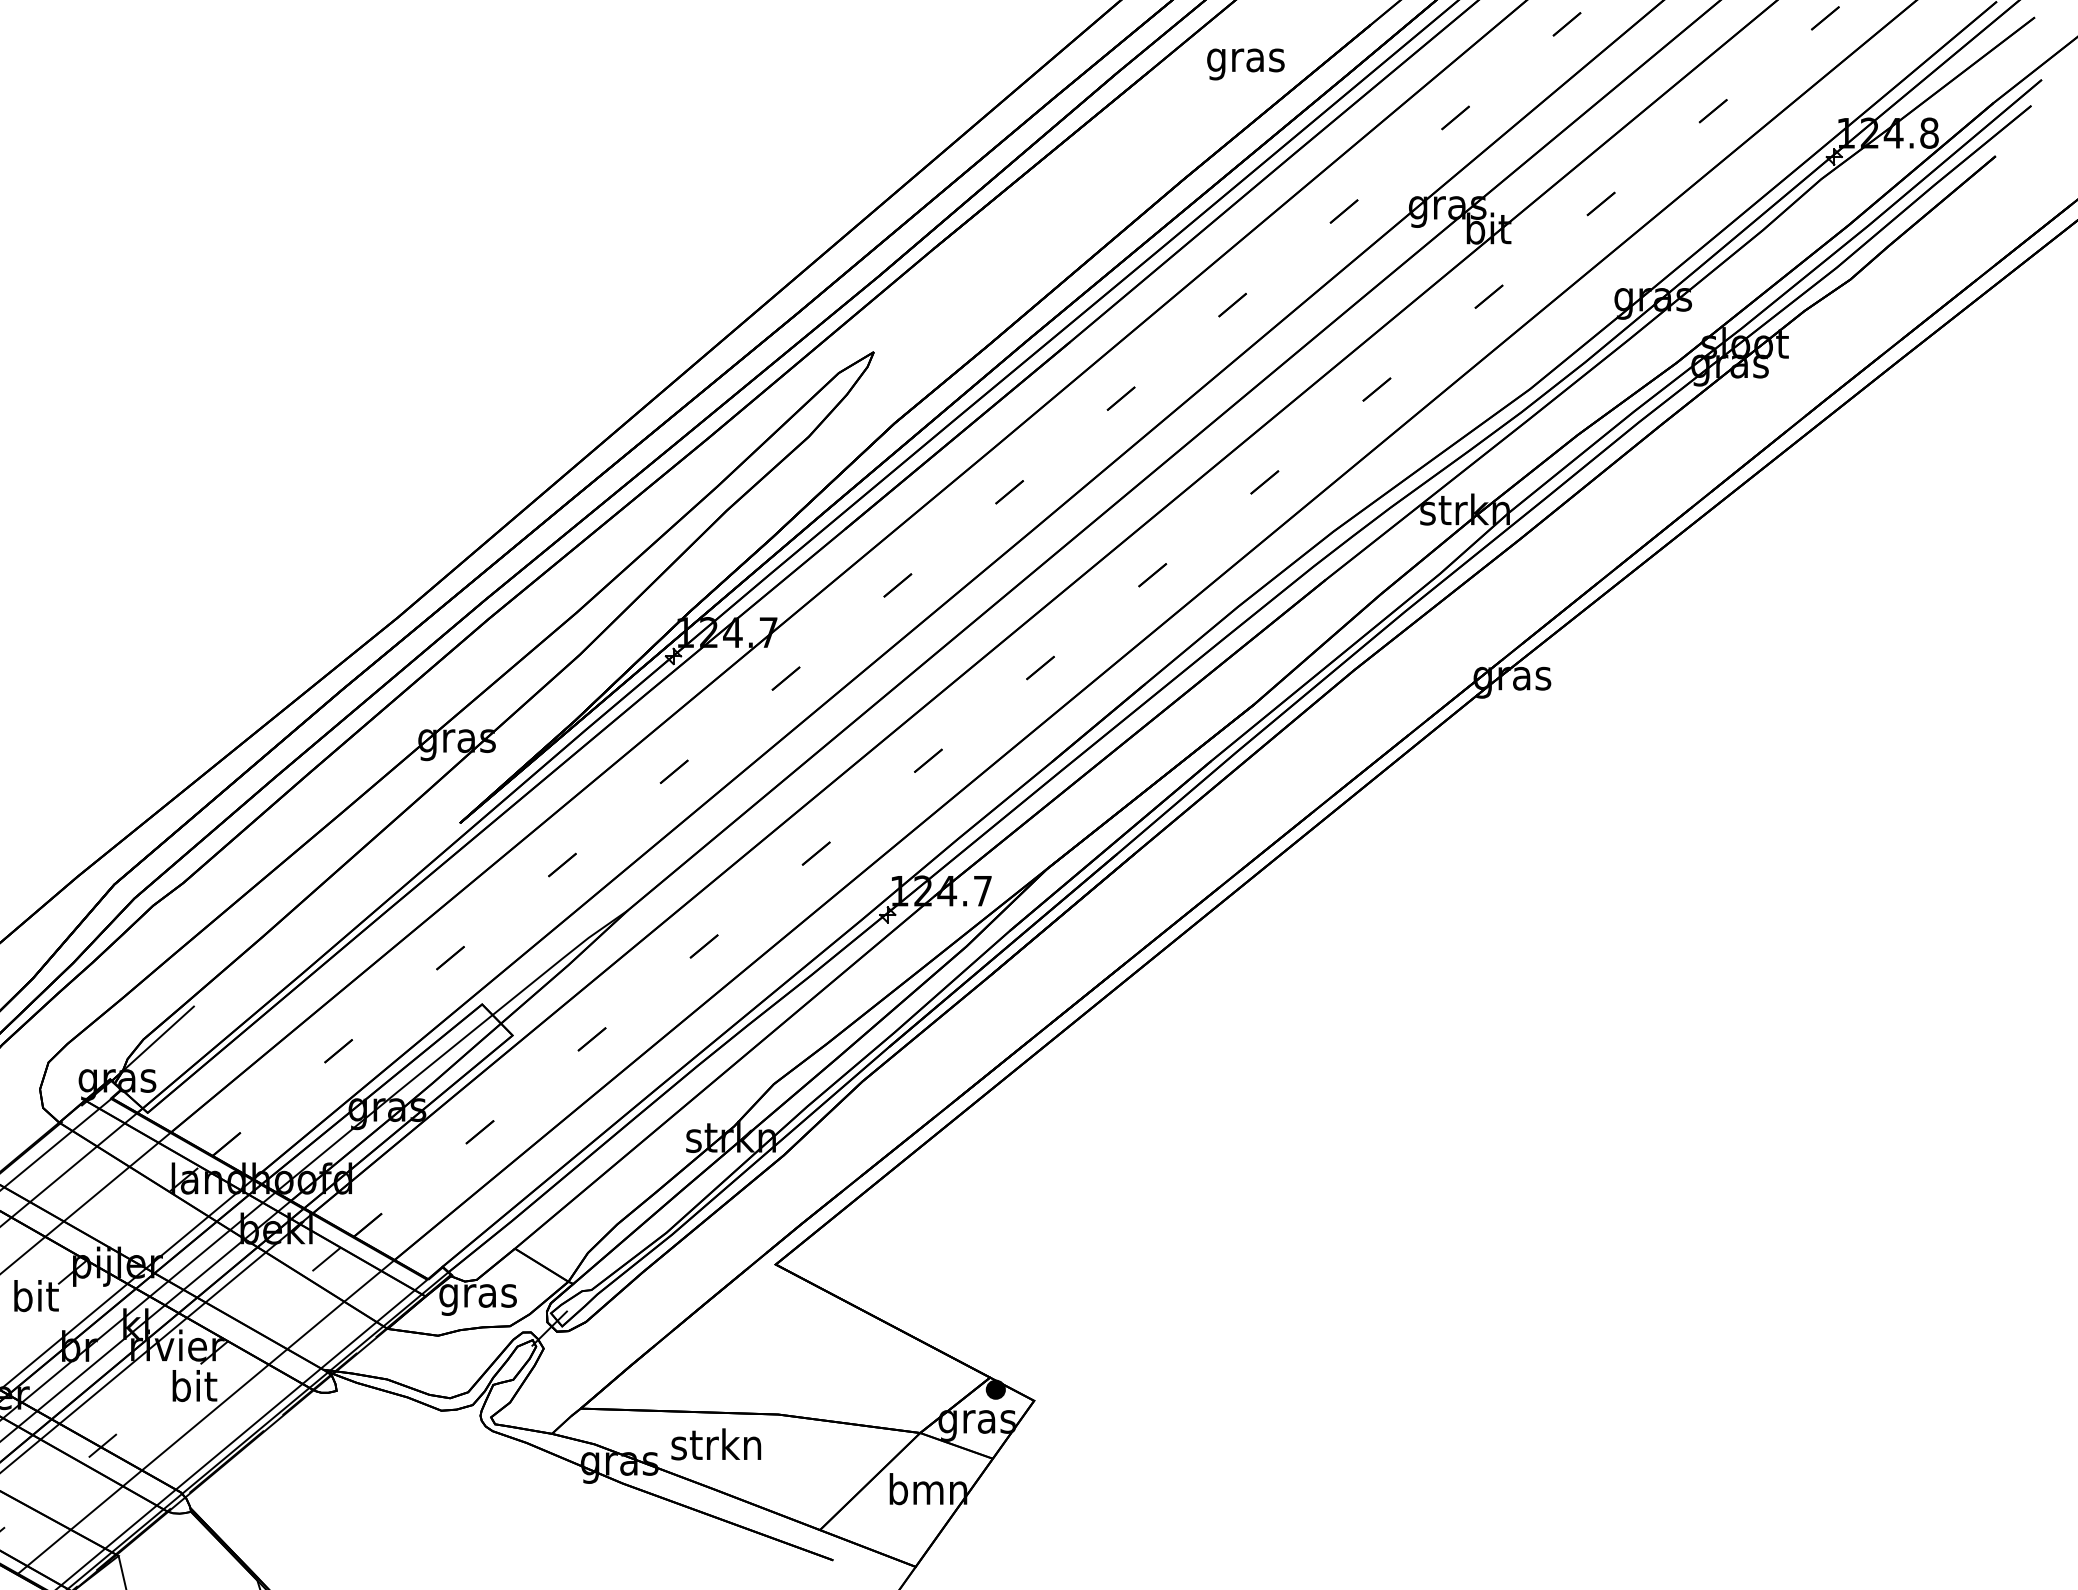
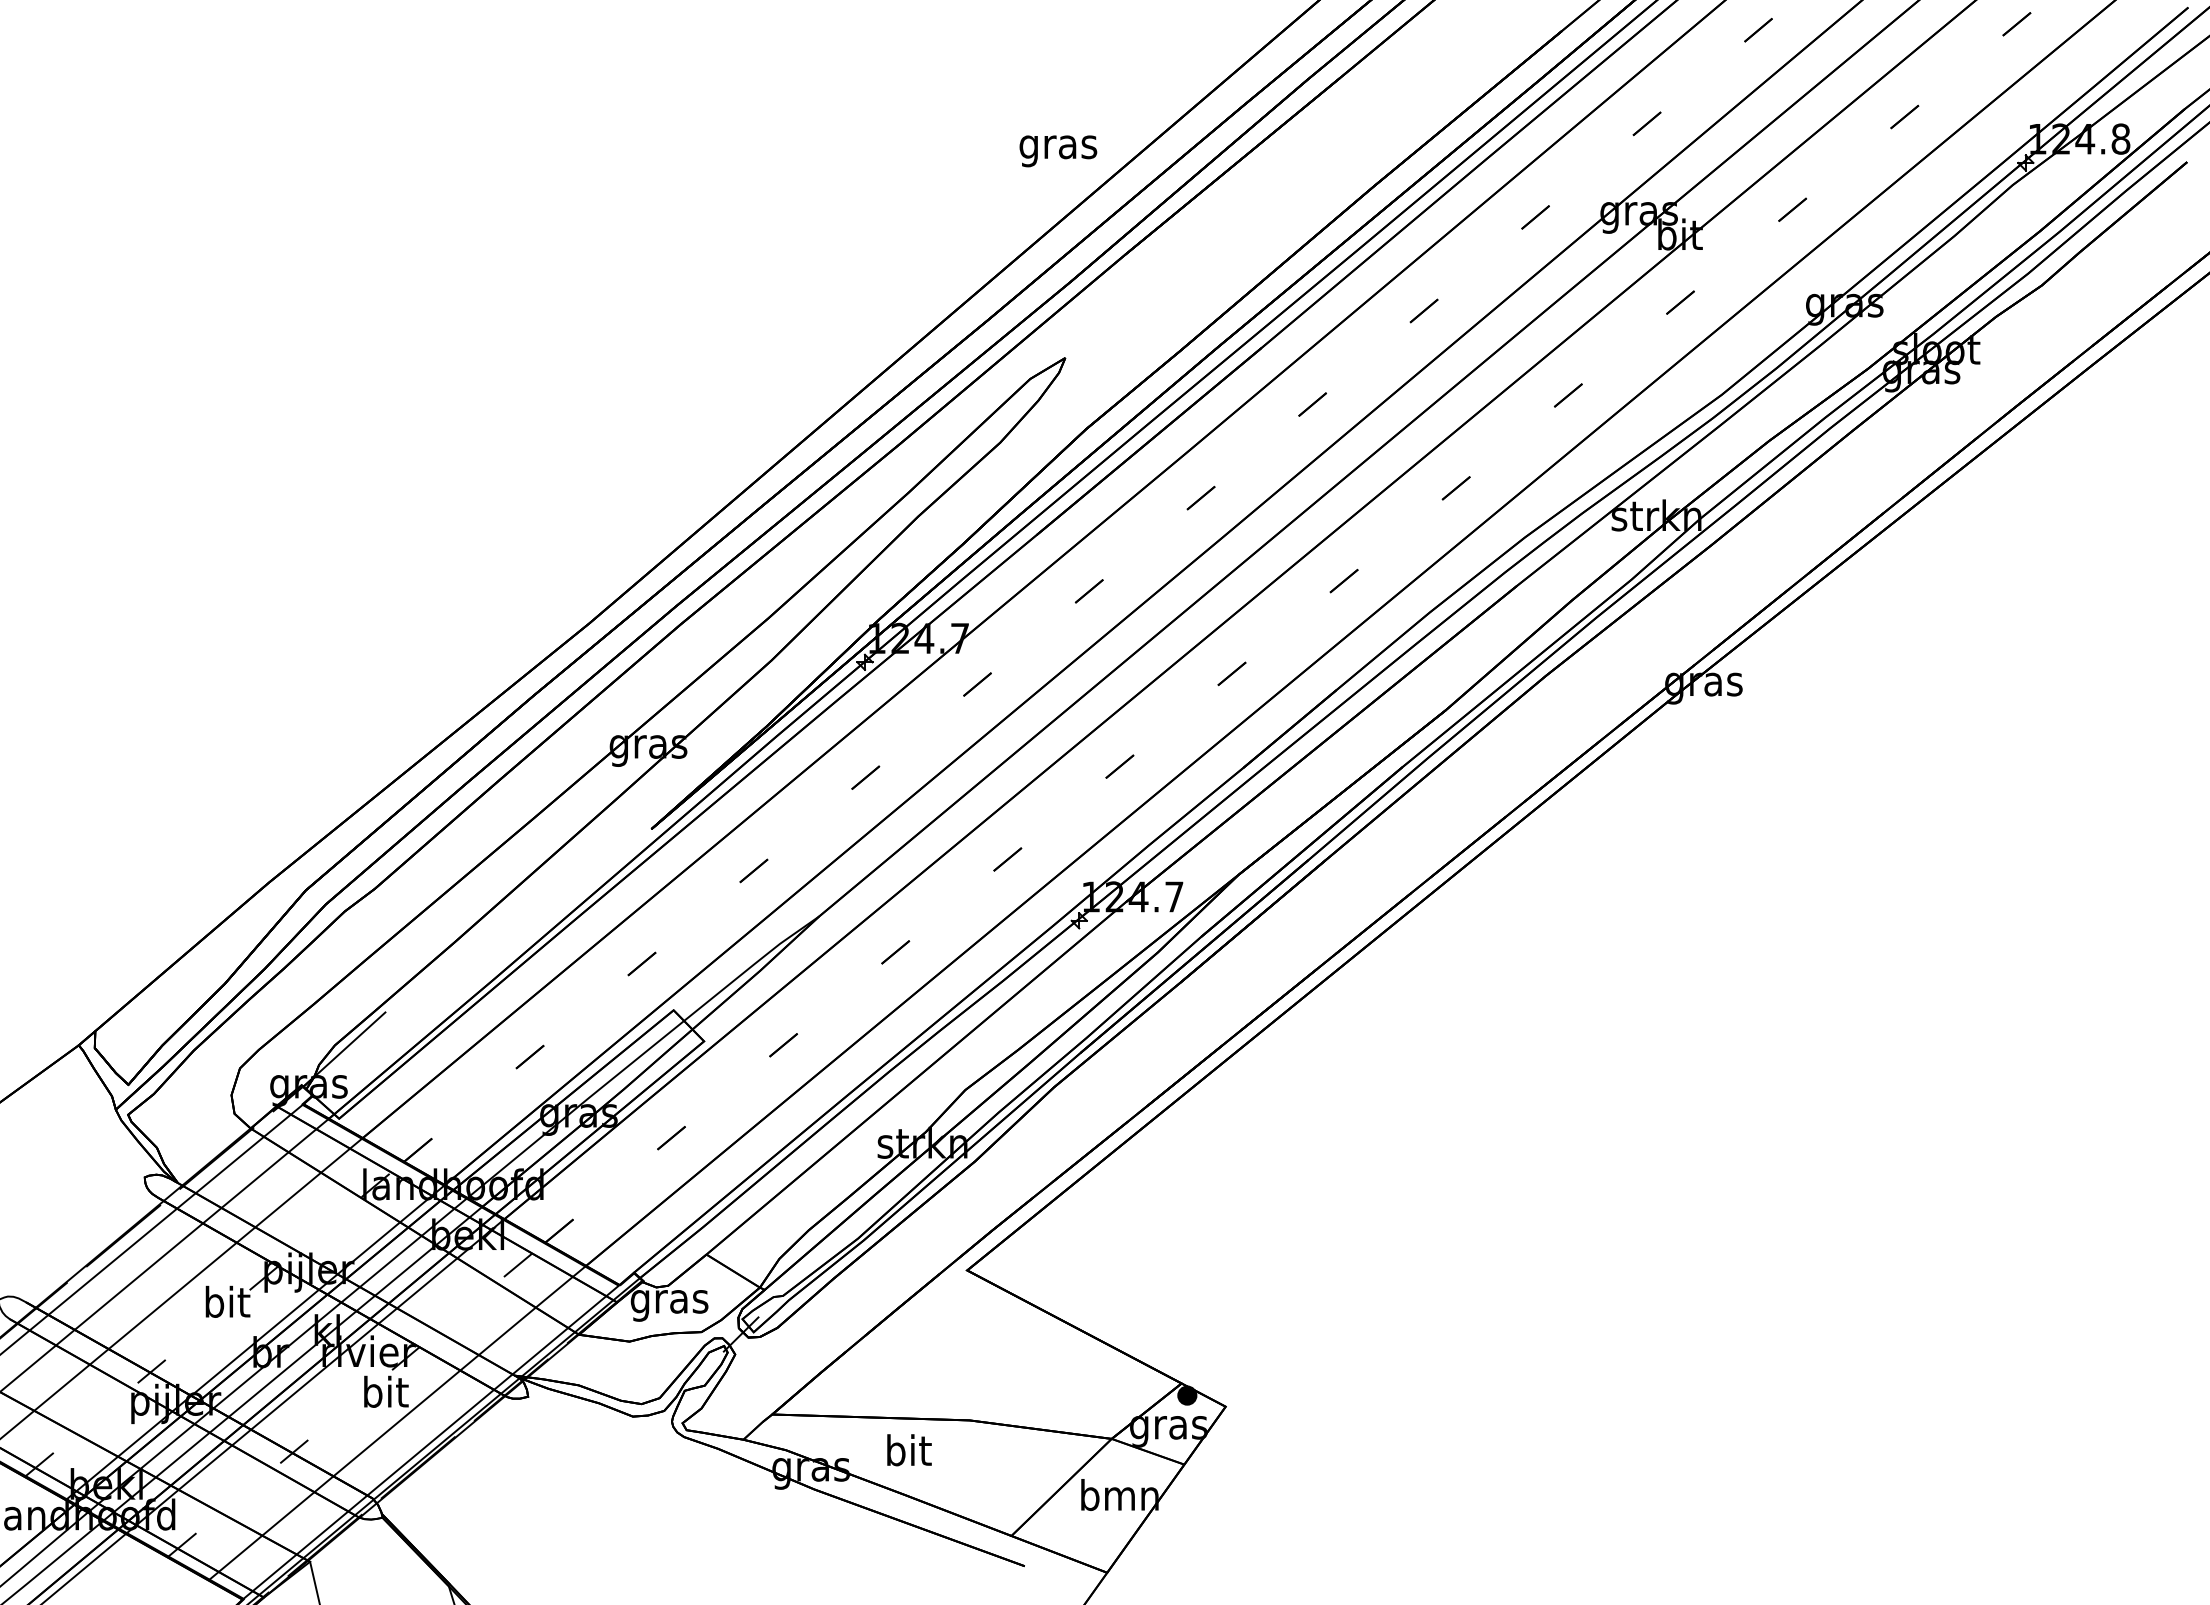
text: (1246, 64) -> (1058, 151), moved
text: (716, 1444) -> (907, 1450), strkn -> bit

